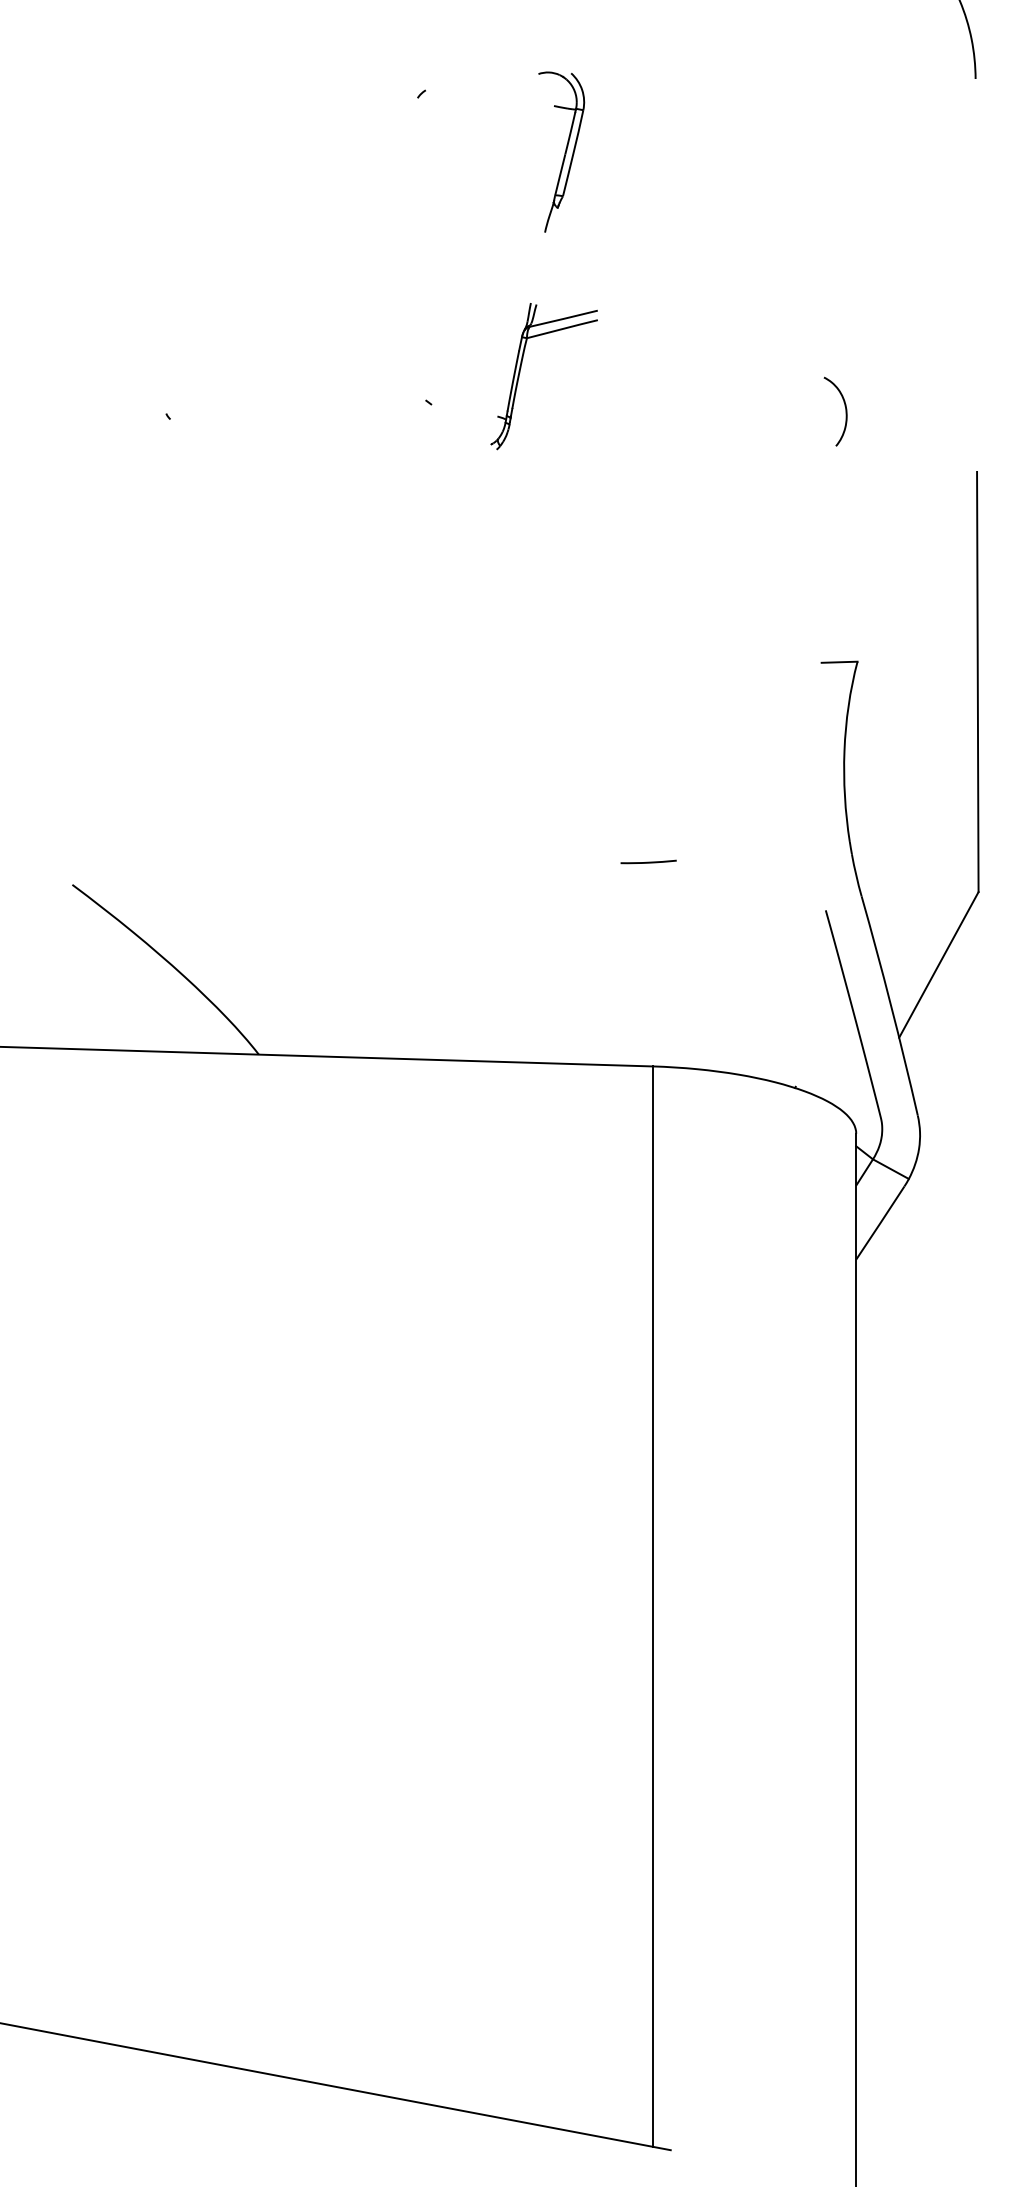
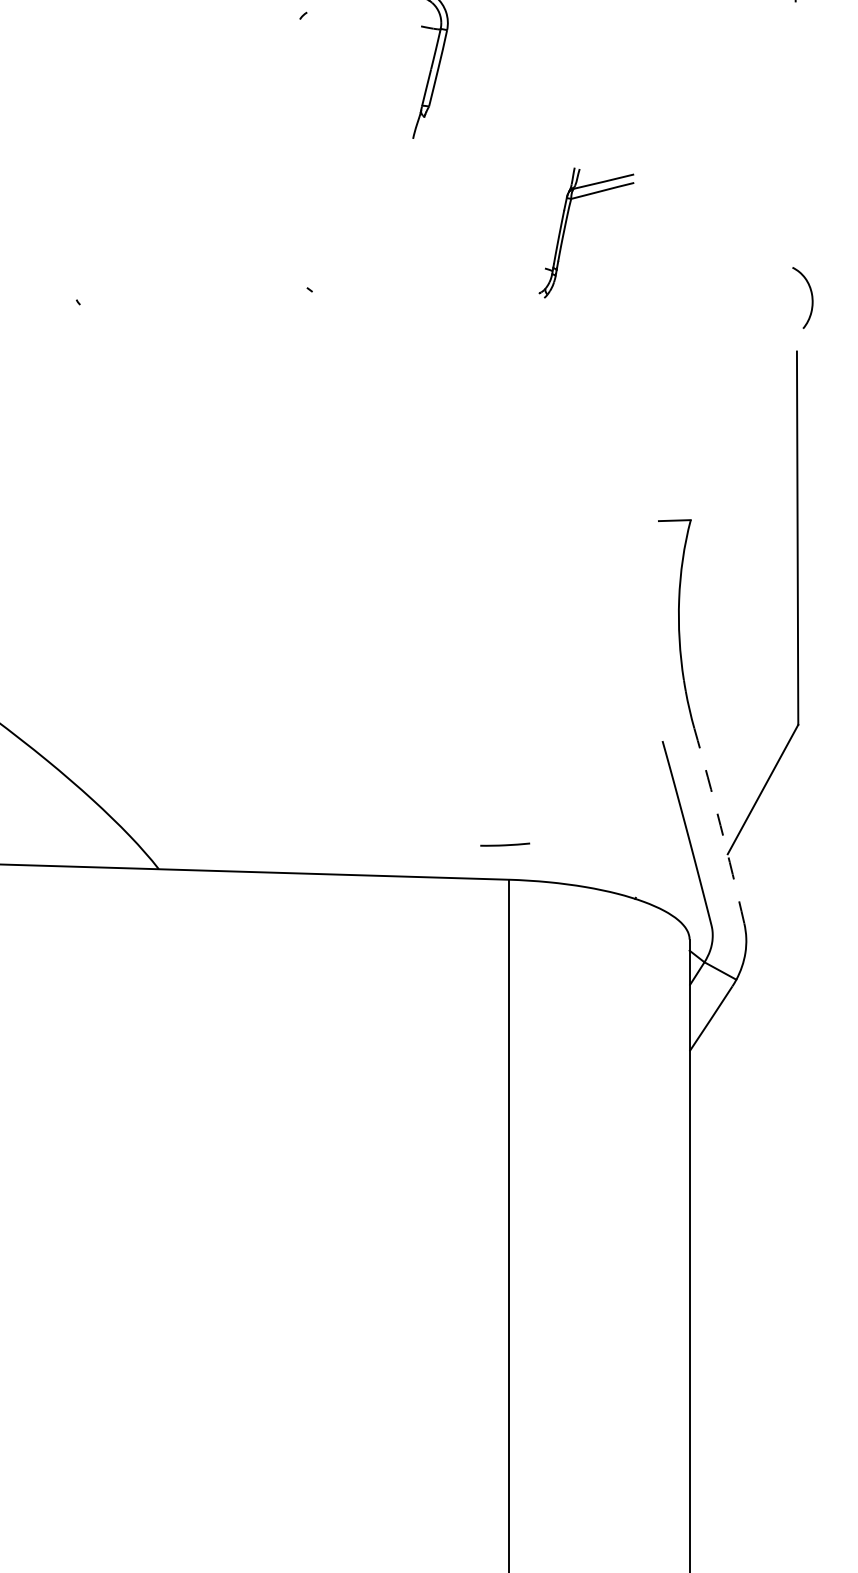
part: (520, 373) -> (565, 230), moved
curve: (845, 411) -> (811, 297), moved
line: (648, 861) -> (505, 844), moved
arc: (891, 1005) -> (720, 825), solid -> dashed

